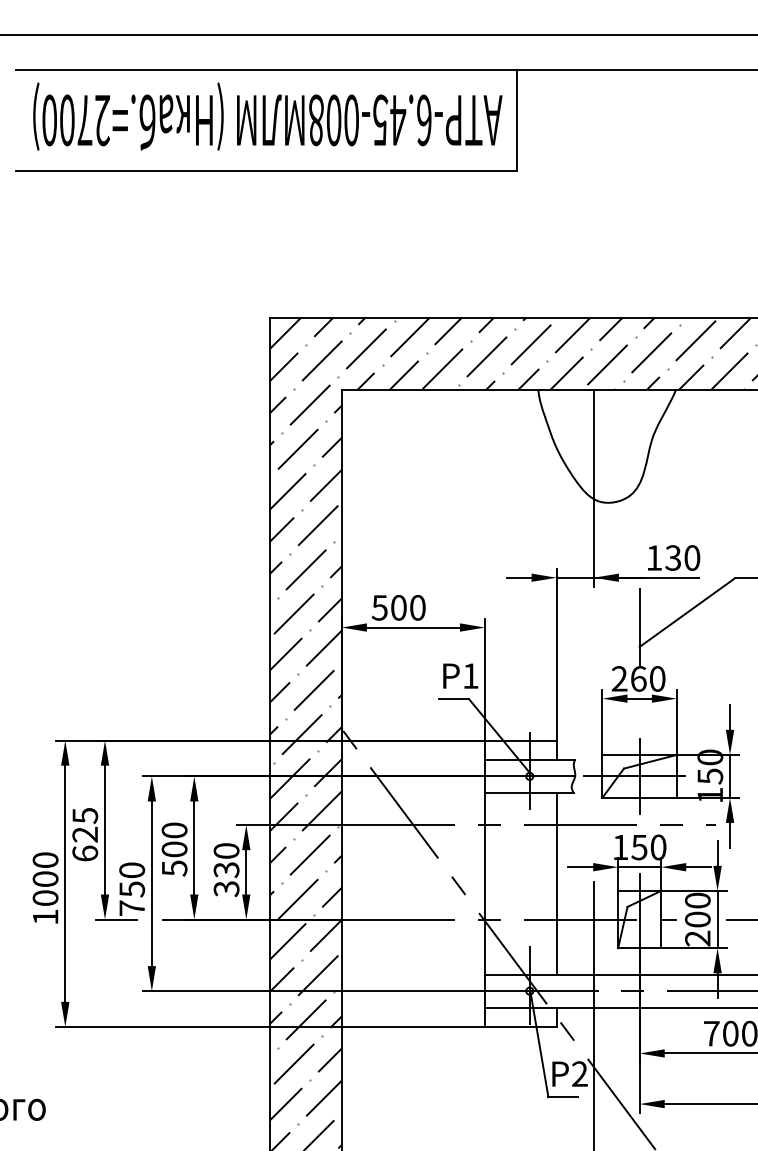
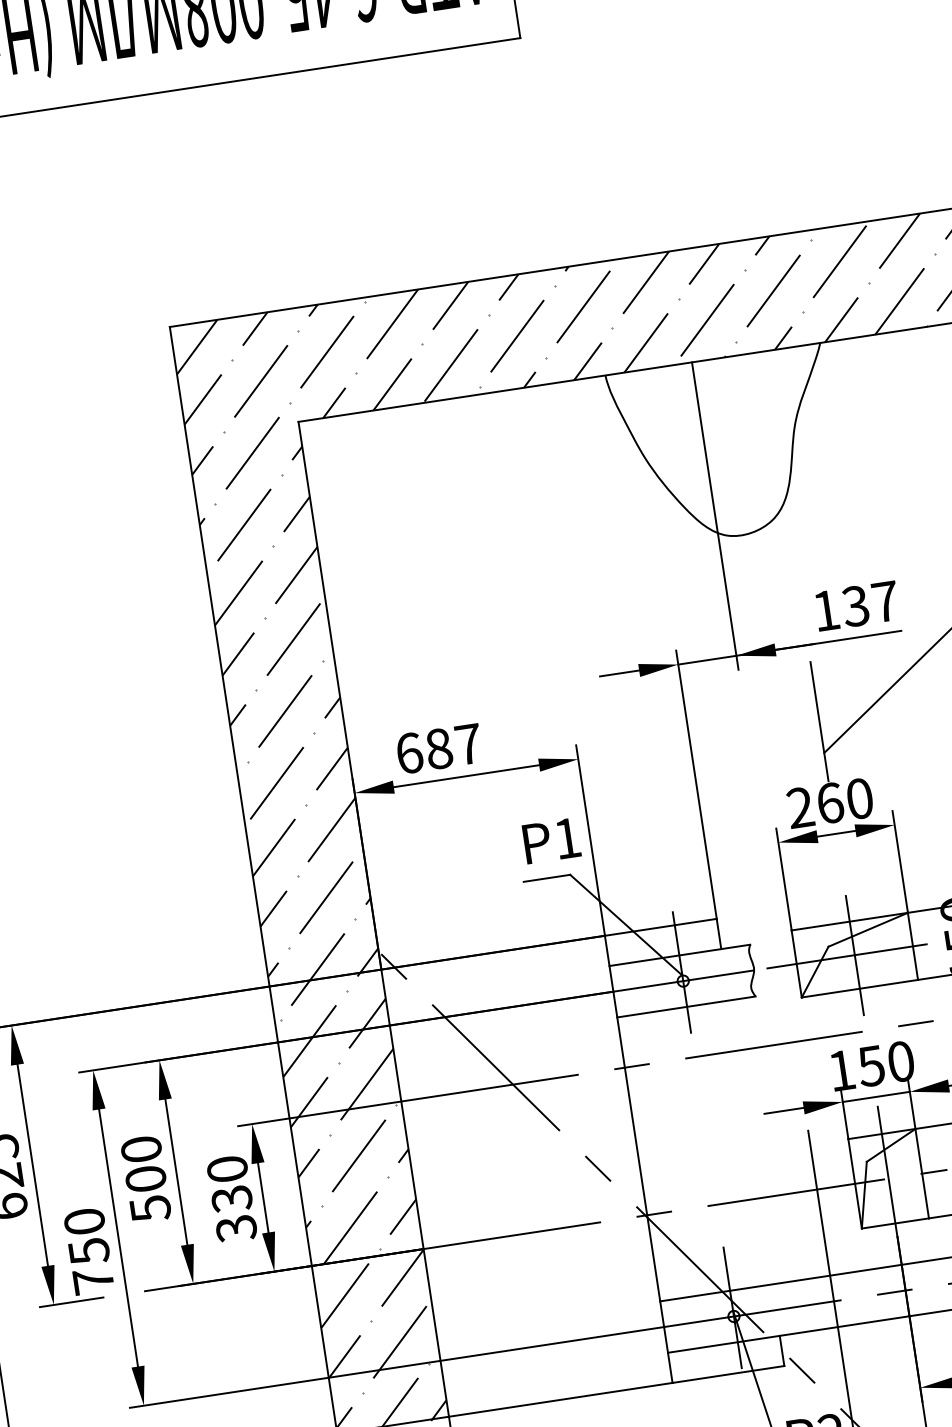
text: (692, 557) -> (885, 600), 130 -> 137
text: (398, 607) -> (438, 748), 500 -> 687
line: (556, 883) -> (750, 1142), removed

